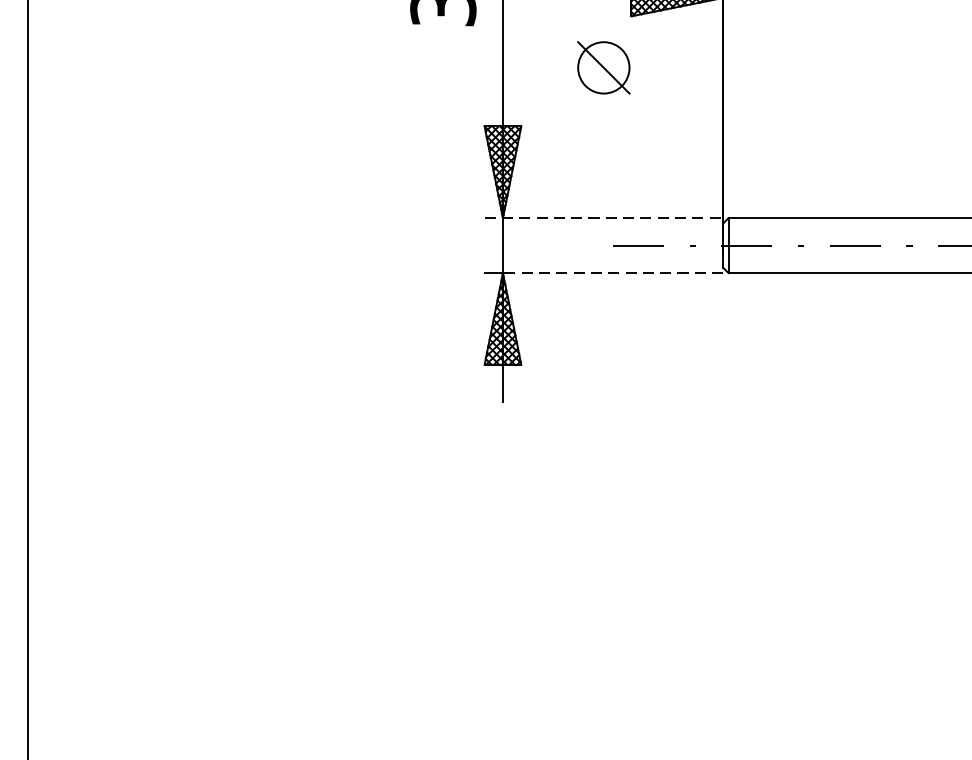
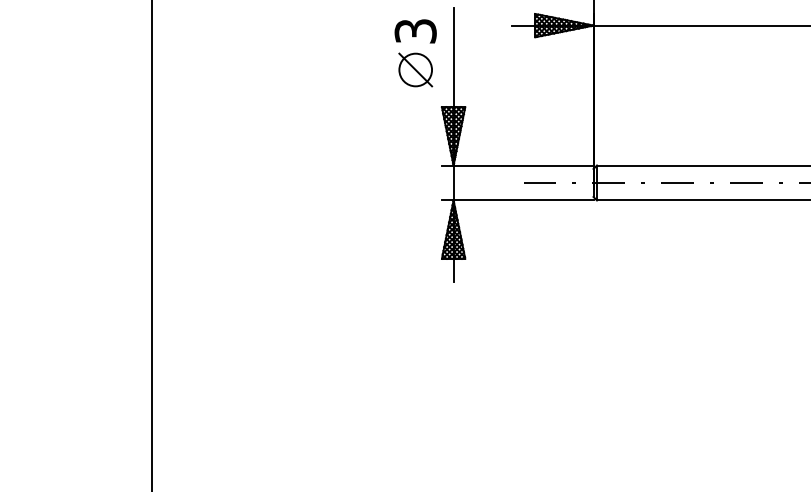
part: (603, 67) -> (415, 69), moved
line: (603, 218) -> (517, 165), dashed -> solid
line: (612, 273) -> (523, 200), dashed -> solid

